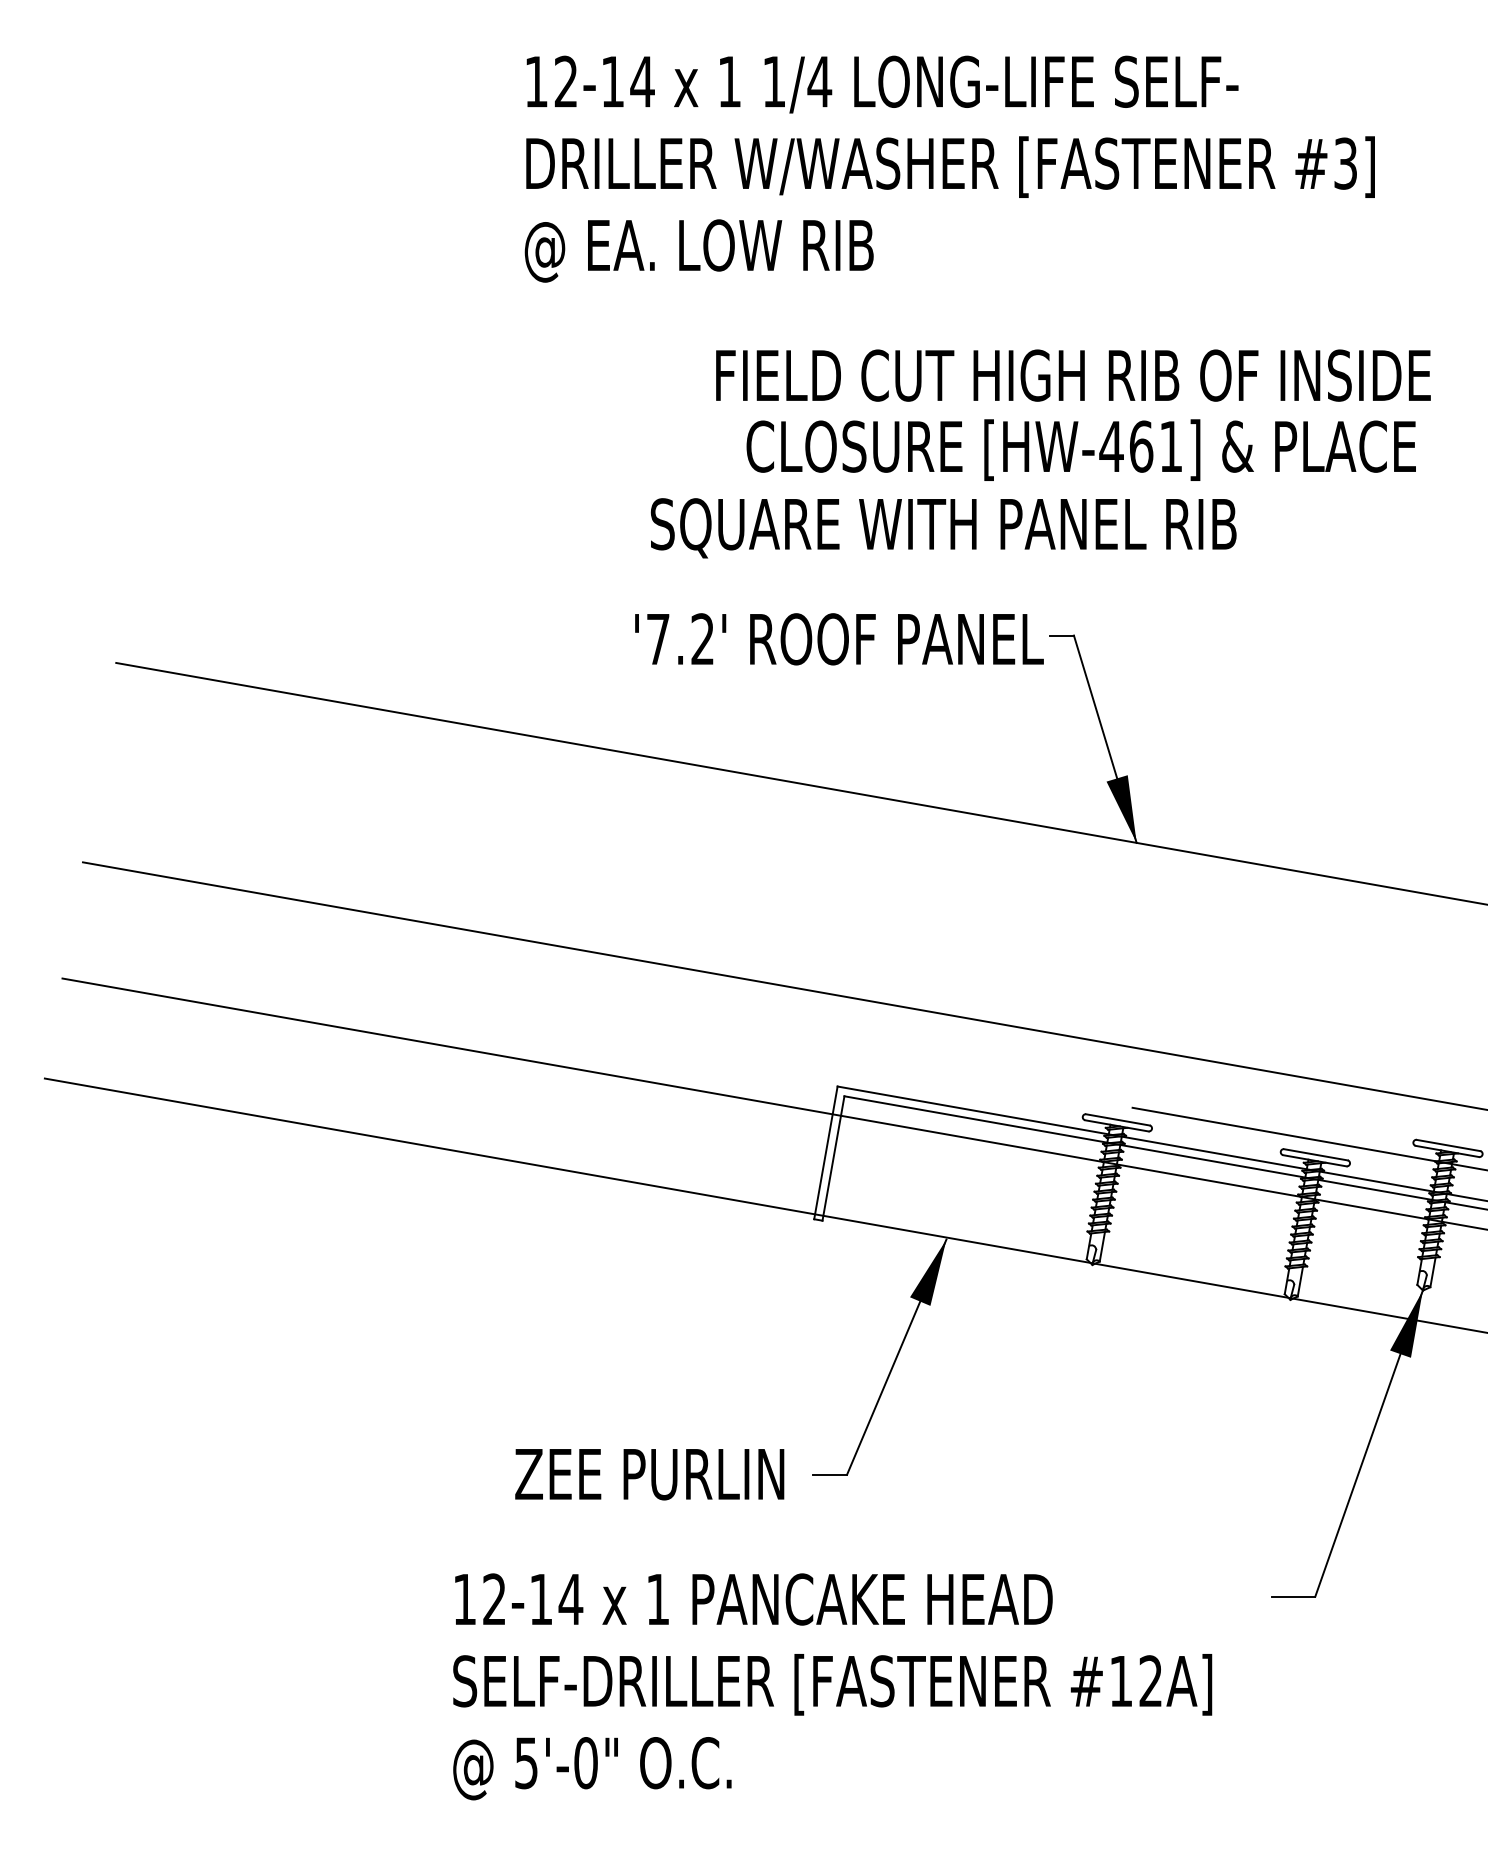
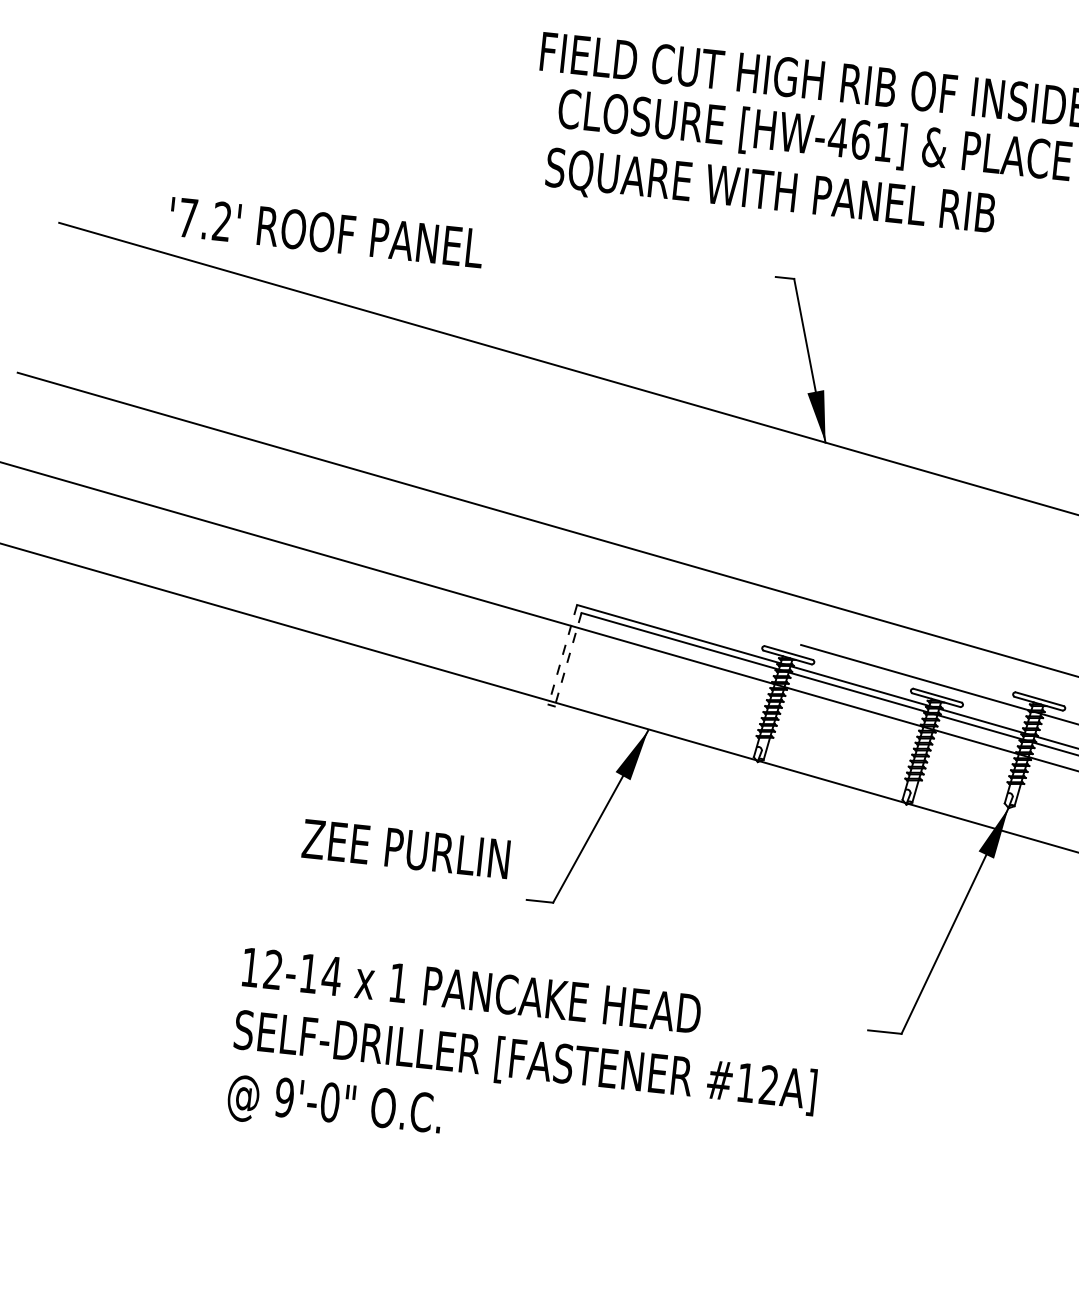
text: (943, 528) -> (770, 193), moved
text: (839, 639) -> (326, 232), moved
line: (825, 1153) -> (562, 655), solid -> dashed
line: (833, 1158) -> (568, 659), solid -> dashed
text: (649, 1474) -> (405, 849), moved
text: (526, 1763) -> (284, 1097), 5'-0" -> 9'-0"

